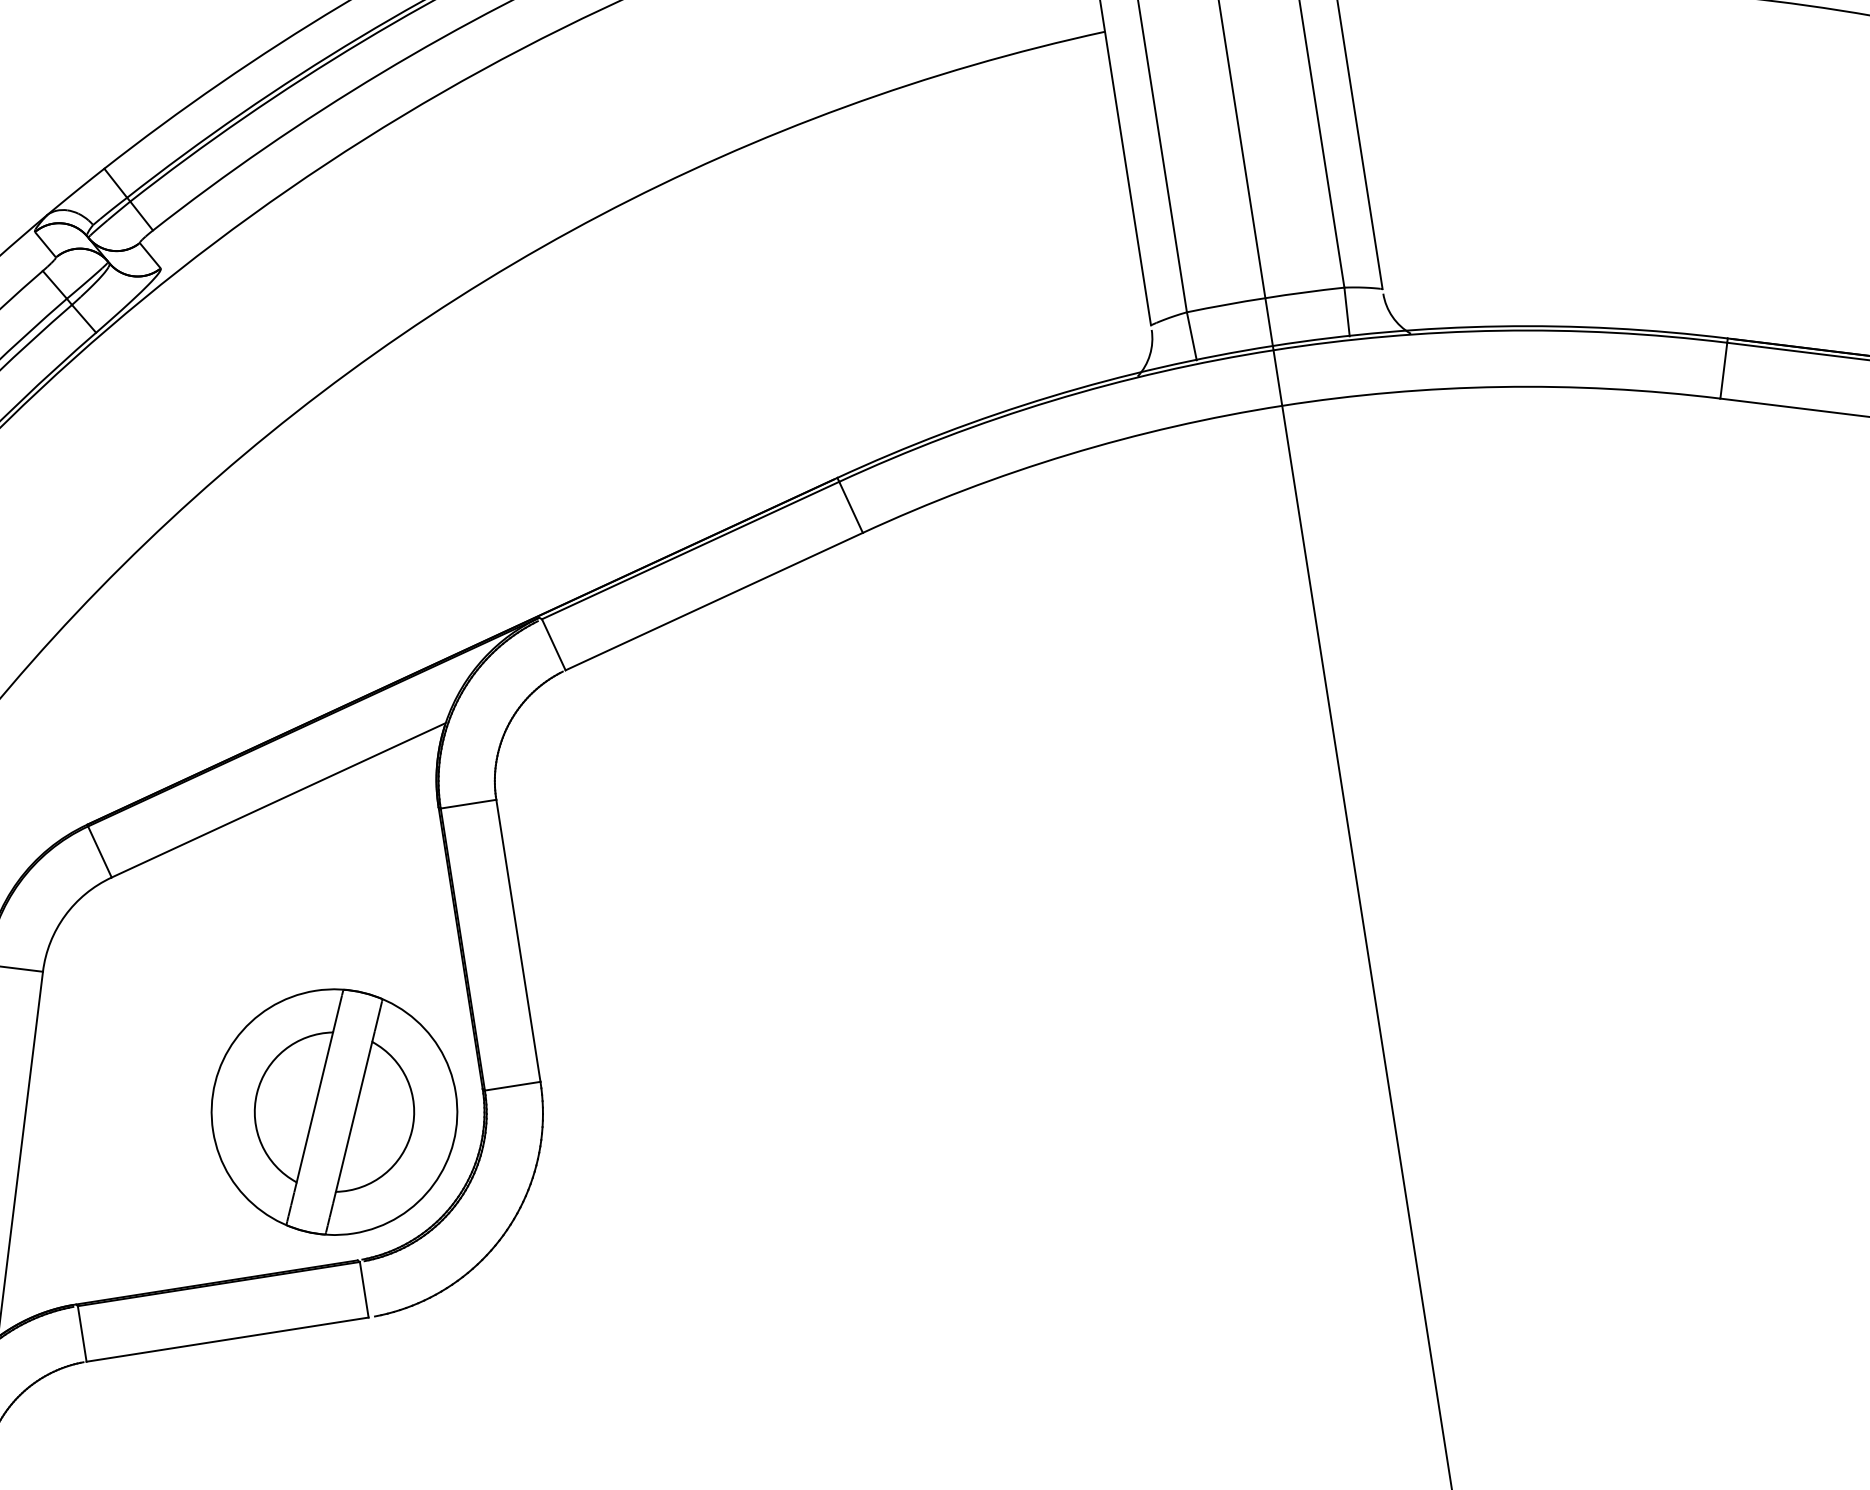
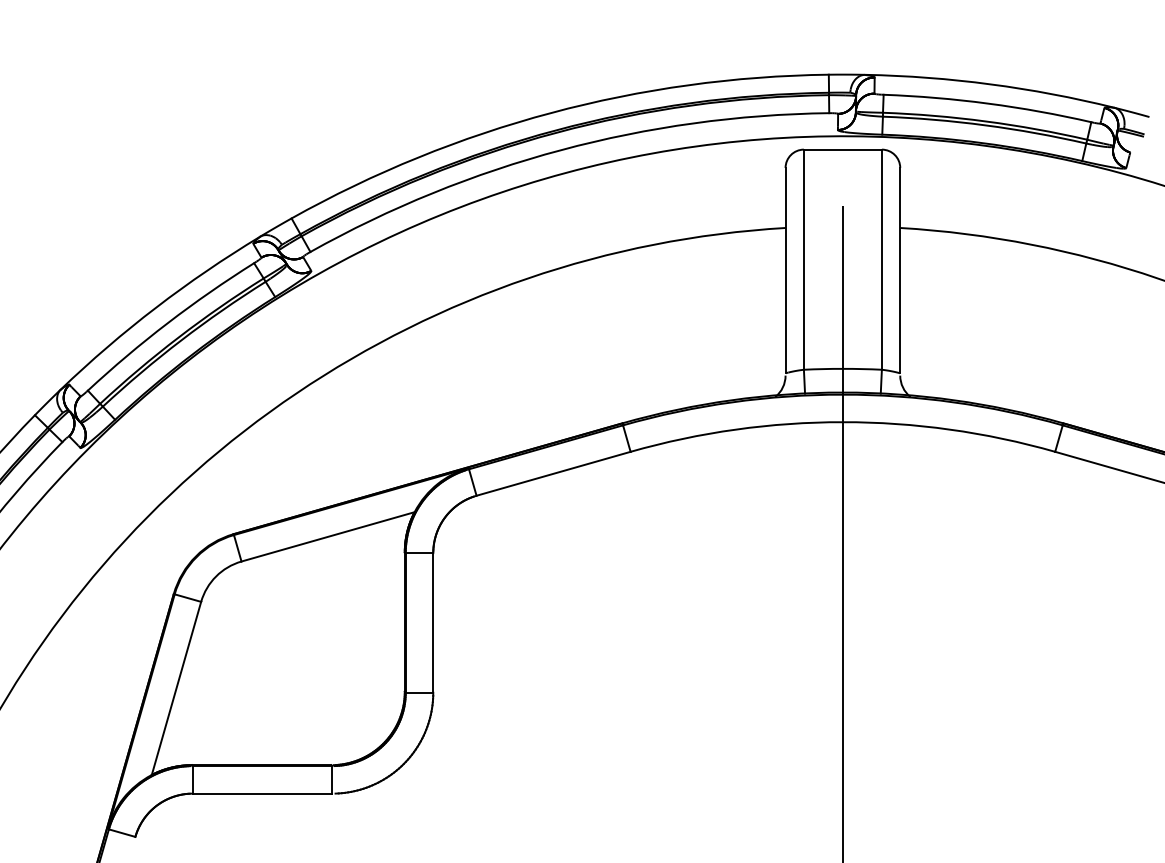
part: (334, 1111) -> (331, 691), removed

